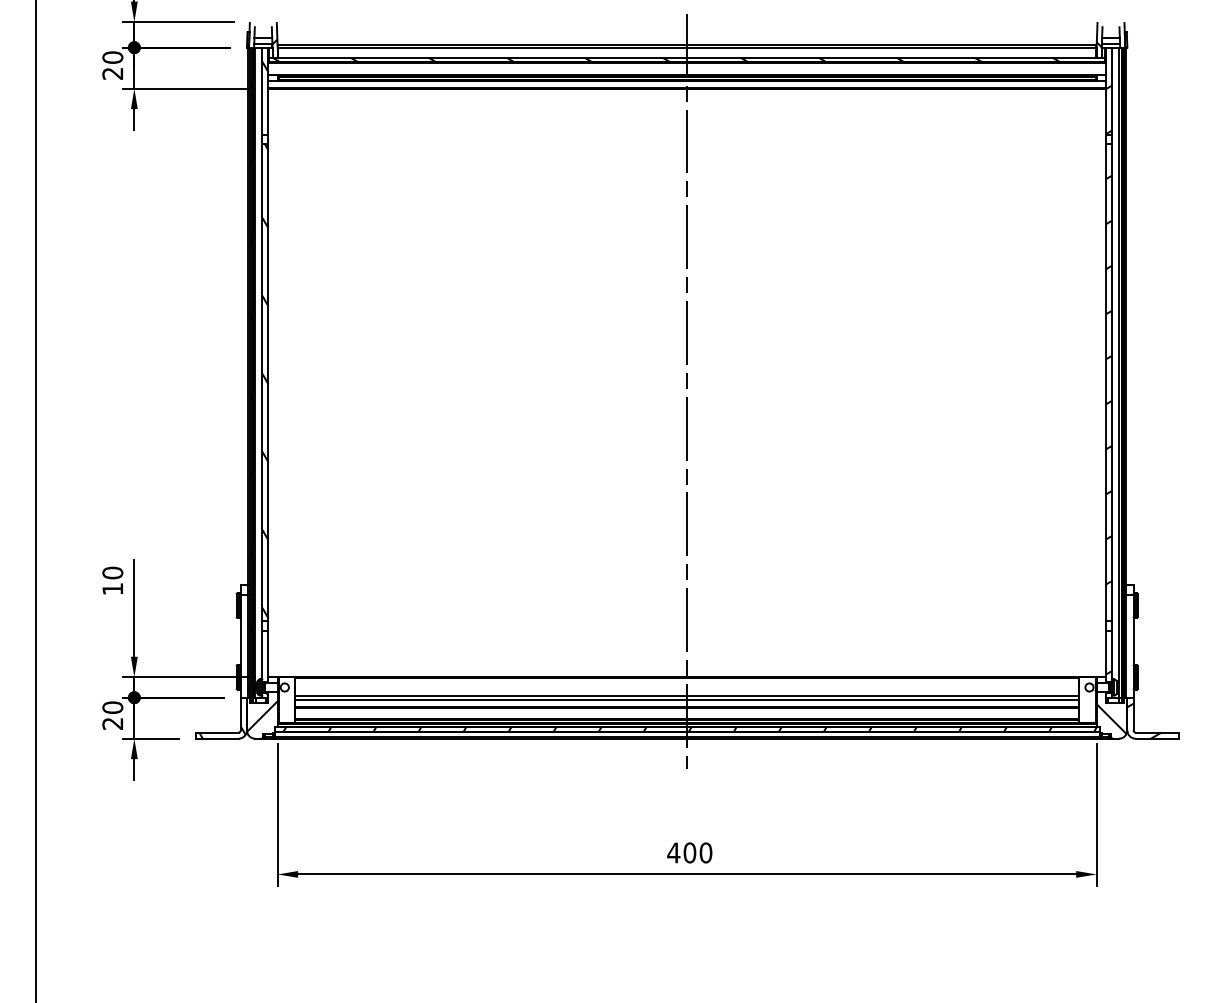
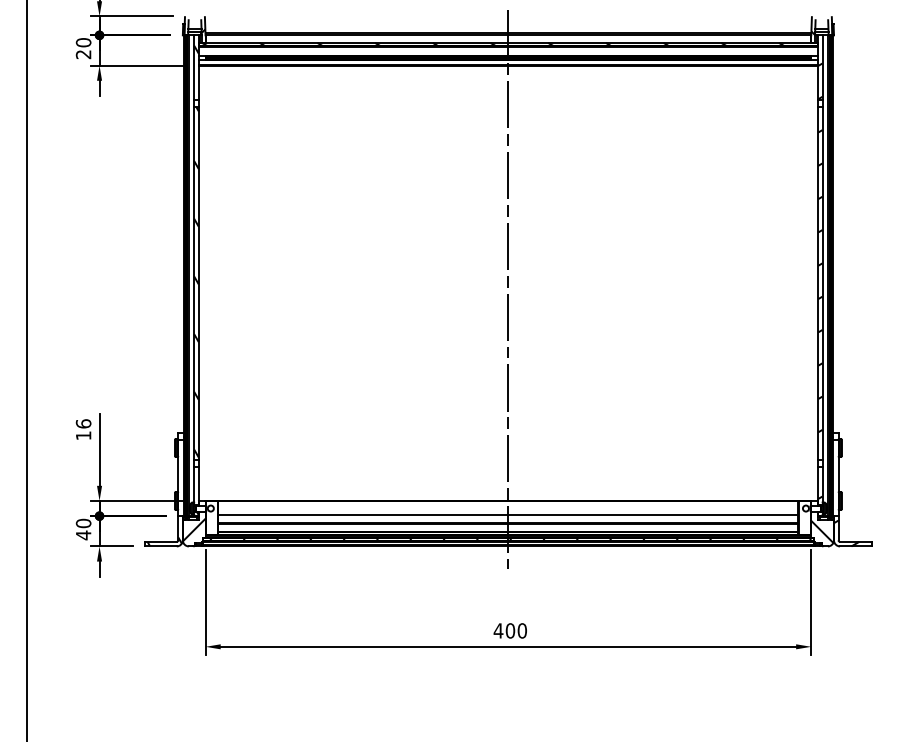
text: (112, 572) -> (83, 423), 10 -> 16
line: (687, 699) -> (508, 517), removed
text: (112, 723) -> (83, 535), 20 -> 40

